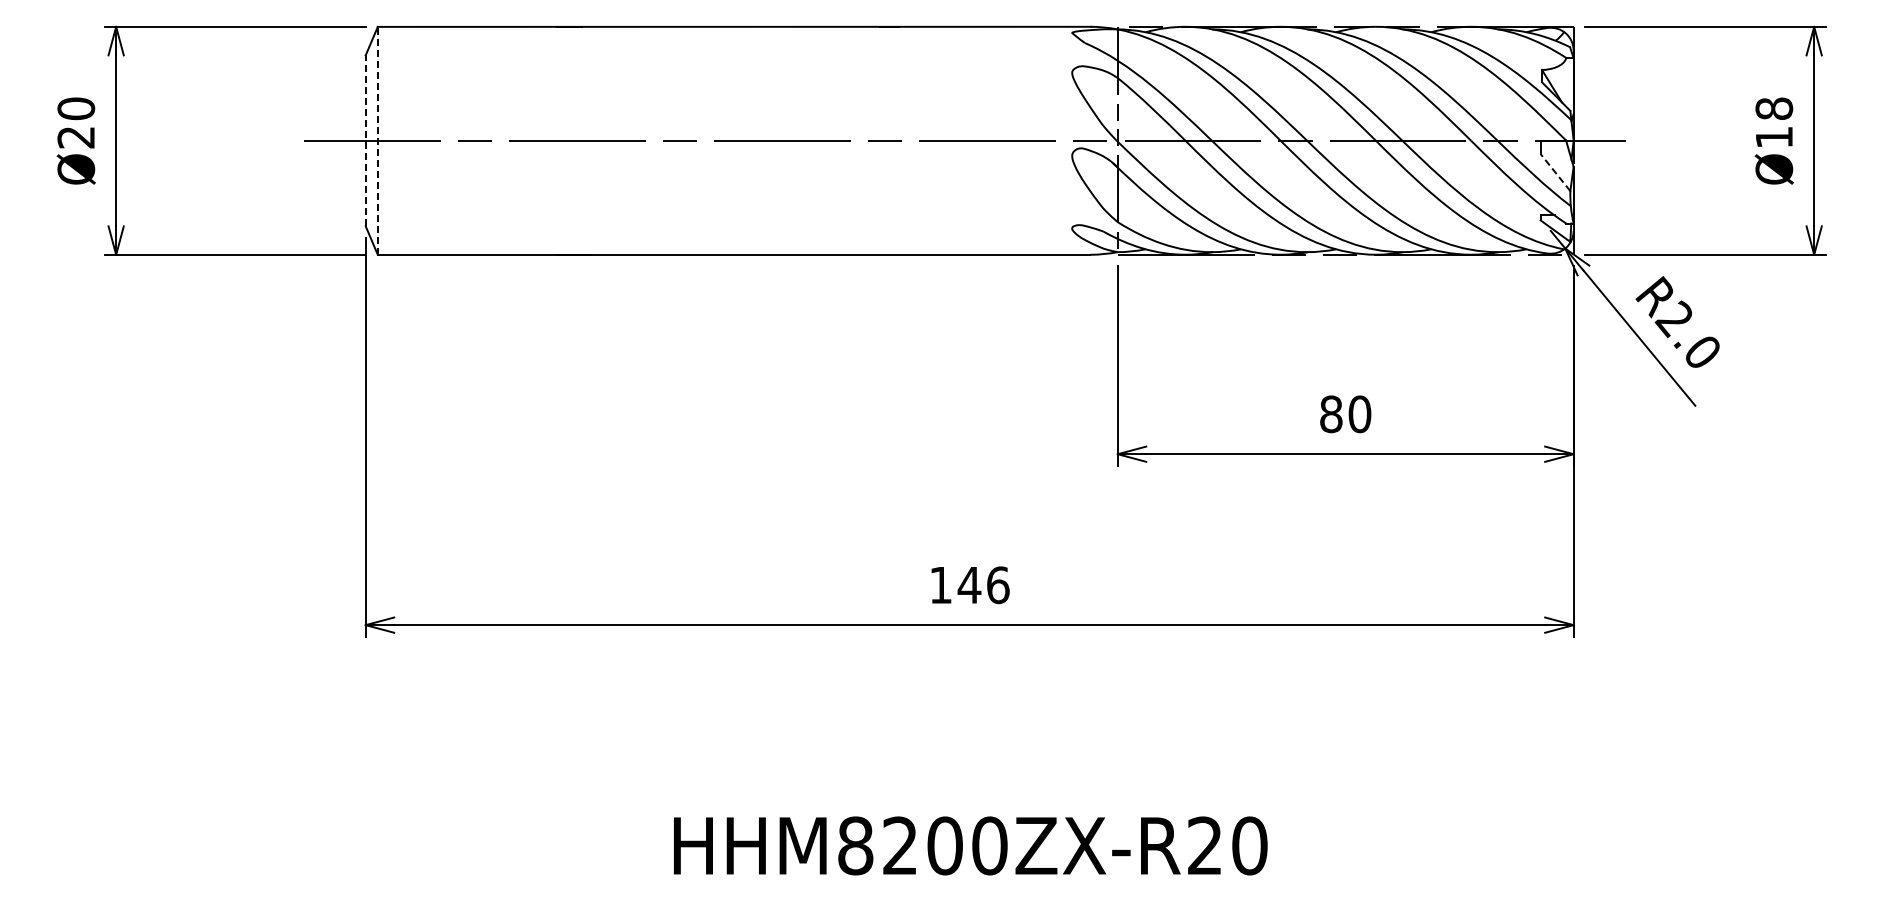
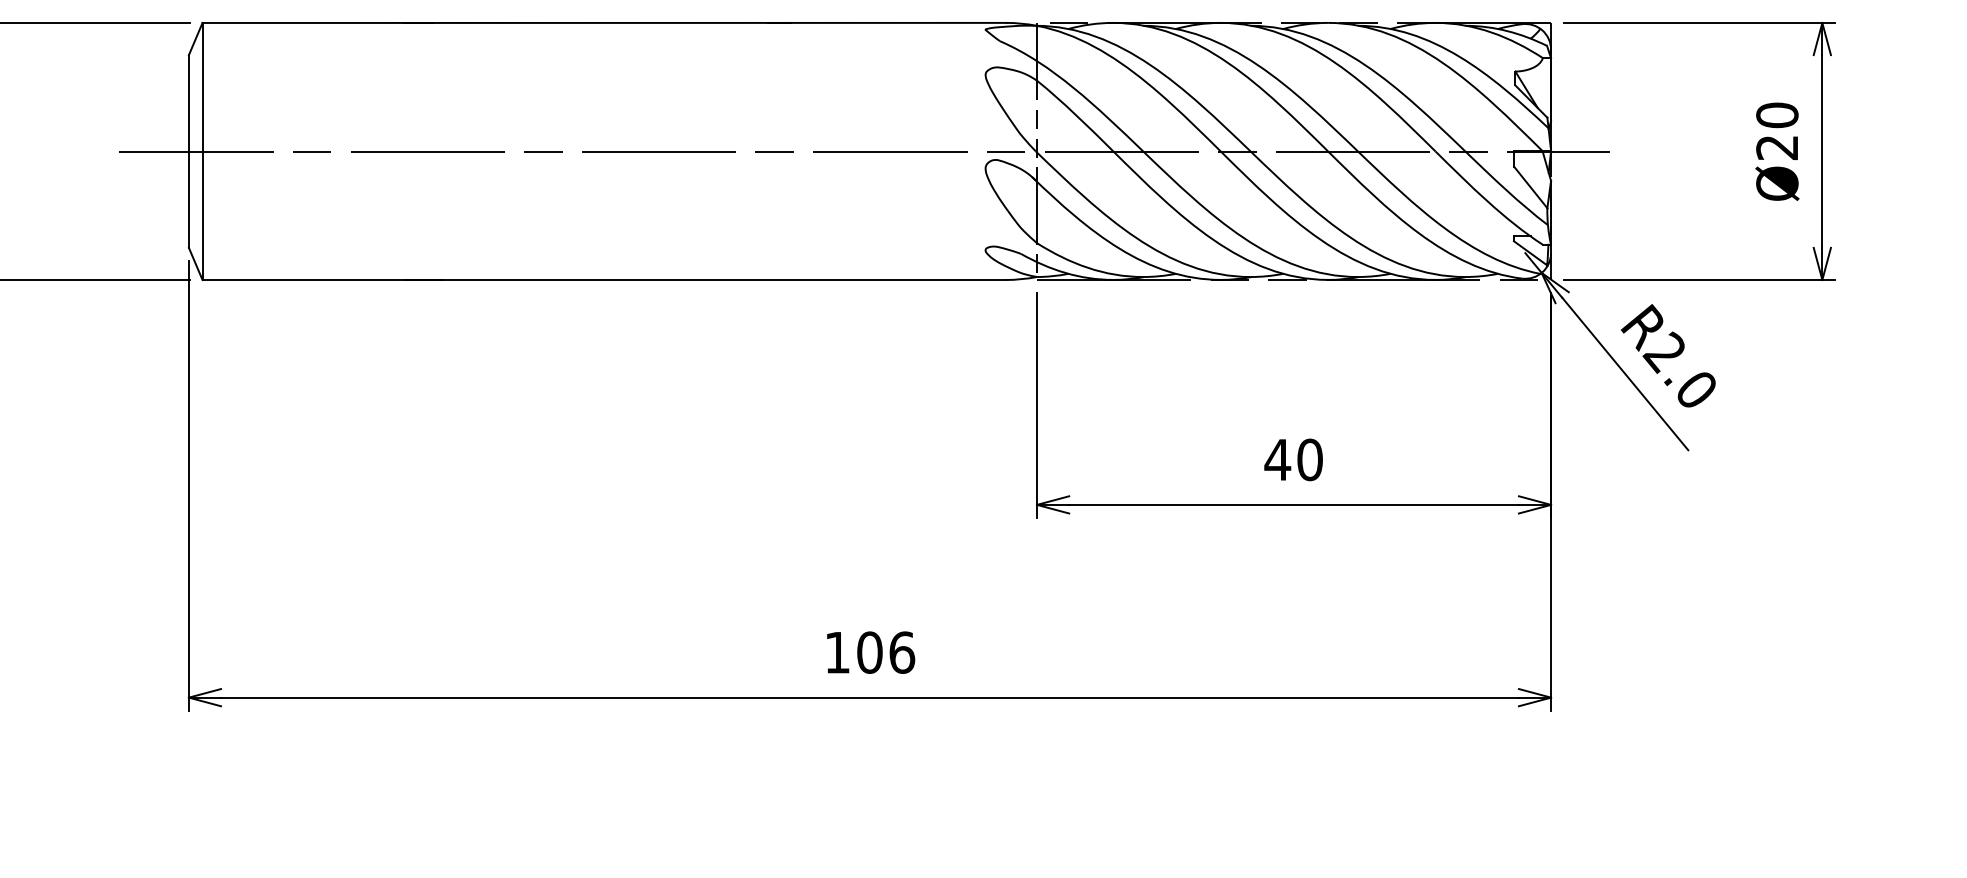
text: (1773, 122) -> (1776, 130), Ø18 -> Ø20
line: (365, 140) -> (188, 151), dashed -> solid
line: (377, 140) -> (202, 151), dashed -> solid
line: (1555, 172) -> (1530, 187), dashed -> solid
text: (1331, 414) -> (1278, 460), 80 -> 40
text: (969, 585) -> (869, 652), 146 -> 106

